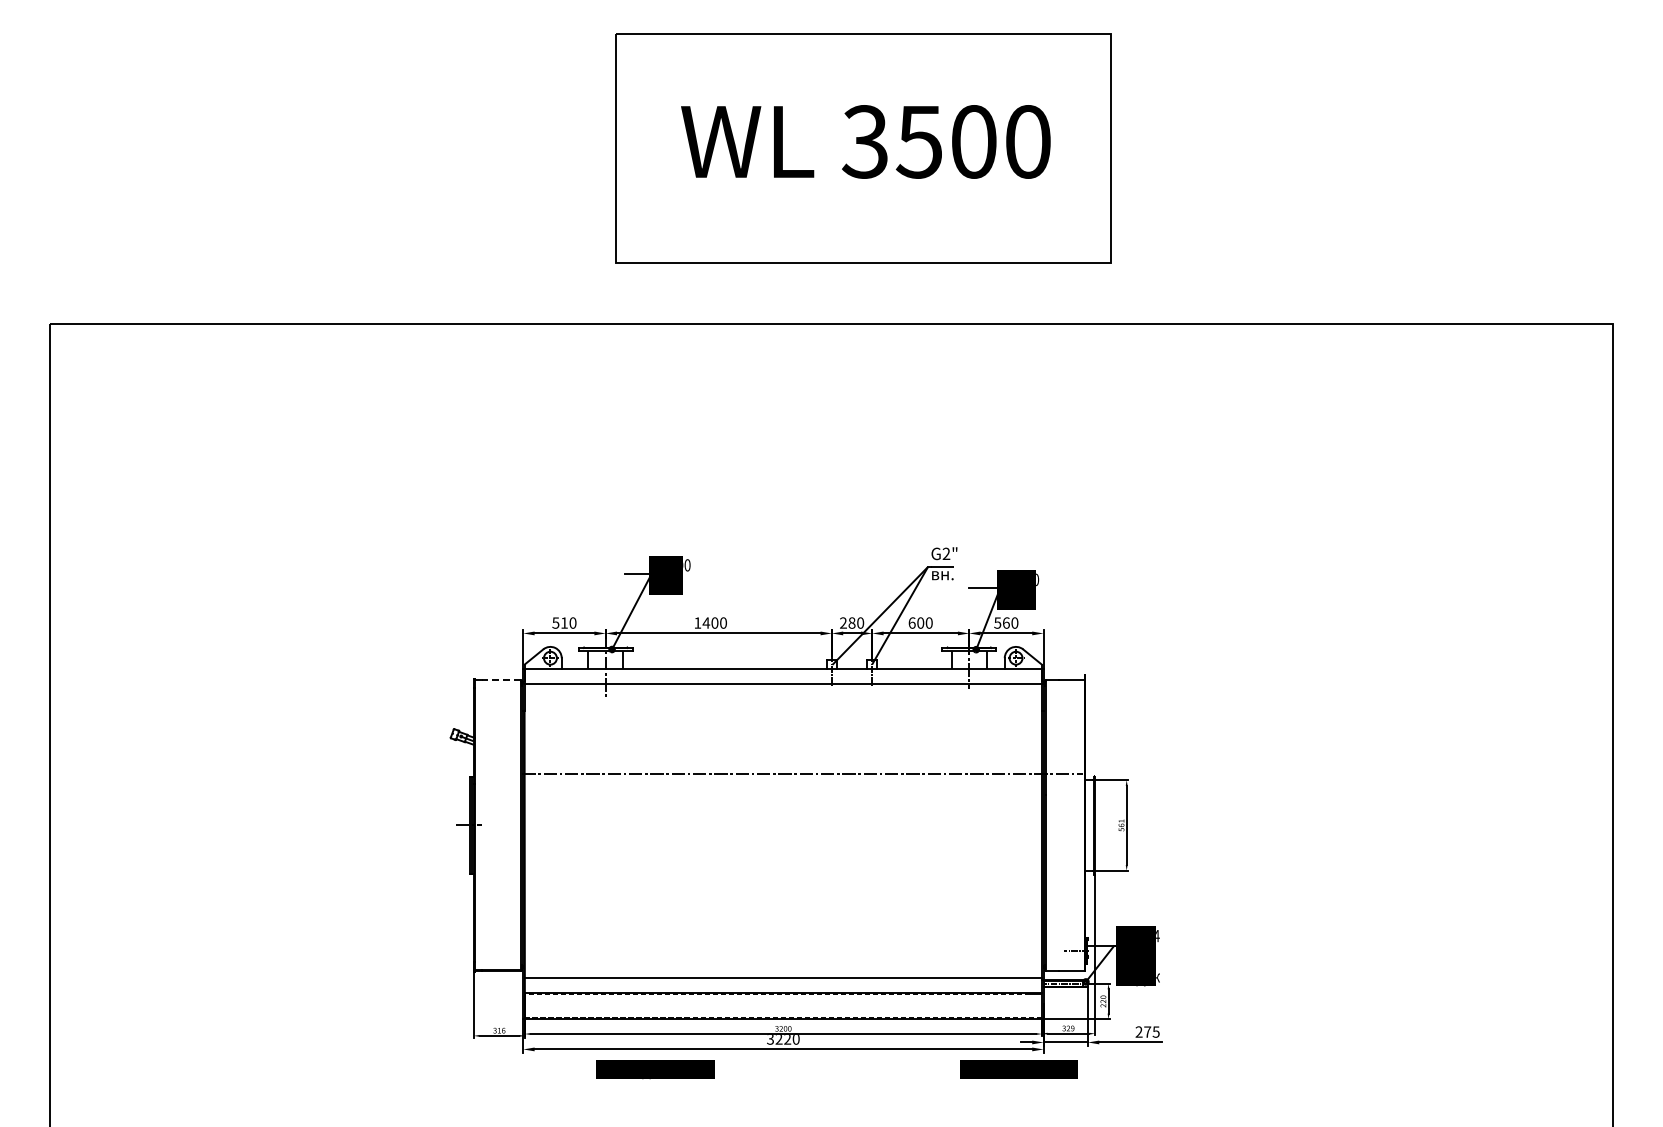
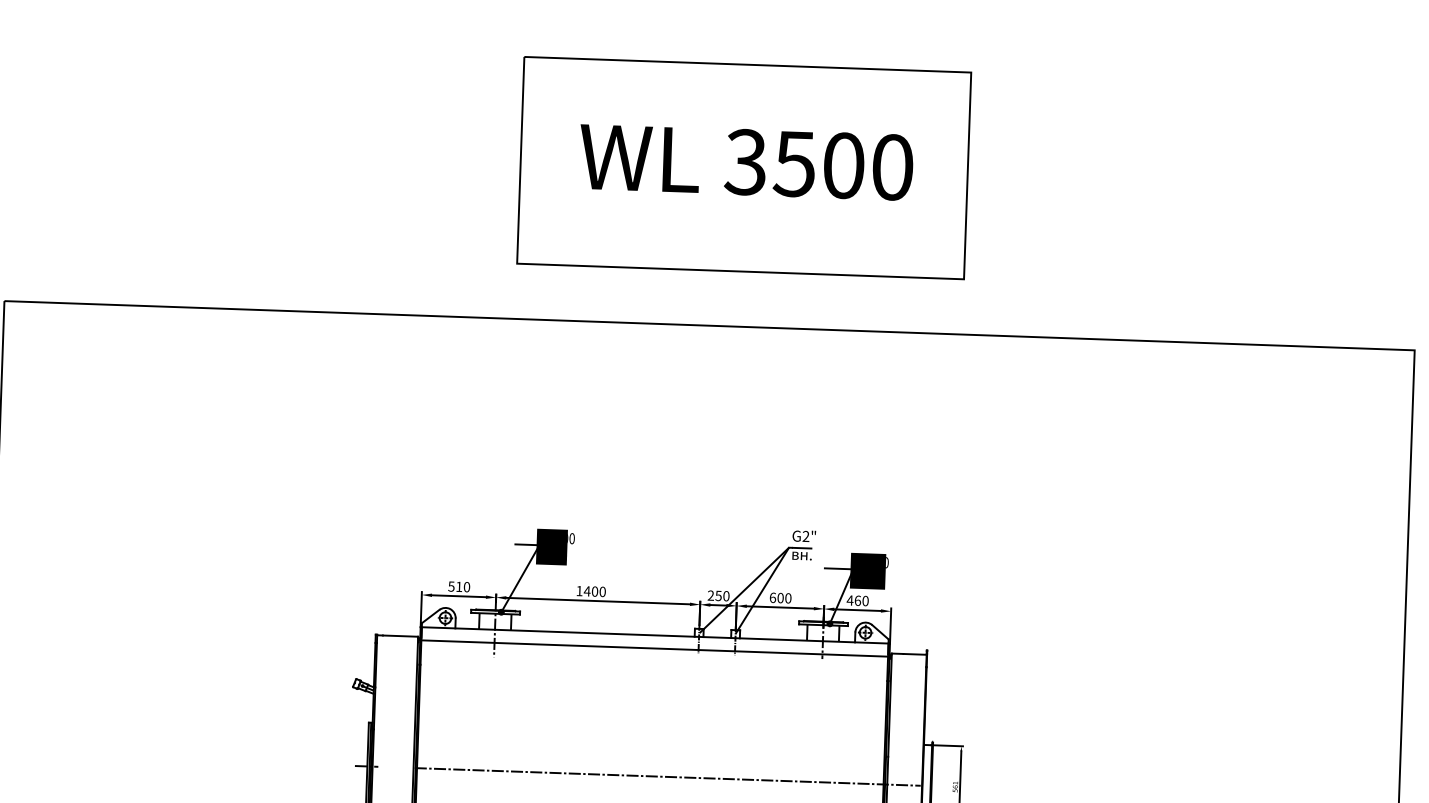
text: (851, 622) -> (718, 595), 280 -> 250
text: (997, 622) -> (849, 600), 560 -> 460
line: (501, 679) -> (400, 635), dashed -> solid
line: (802, 774) -> (667, 777), moved

